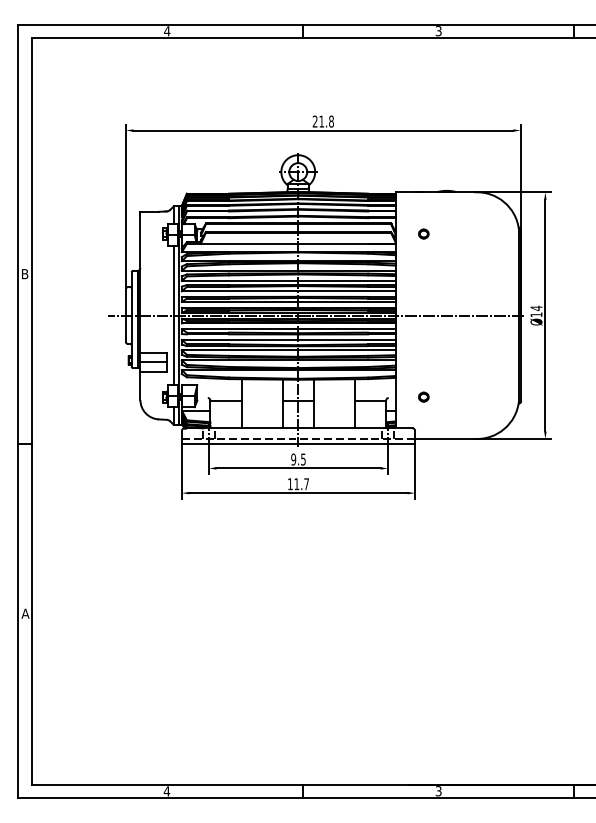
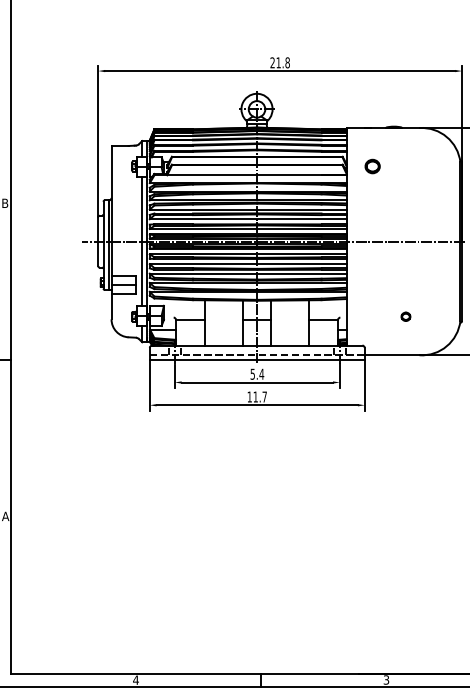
part: (423, 233) -> (372, 165), size x1.6
part: (423, 396) -> (405, 316), moved
text: (298, 459) -> (257, 374), 9.5 -> 5.4

